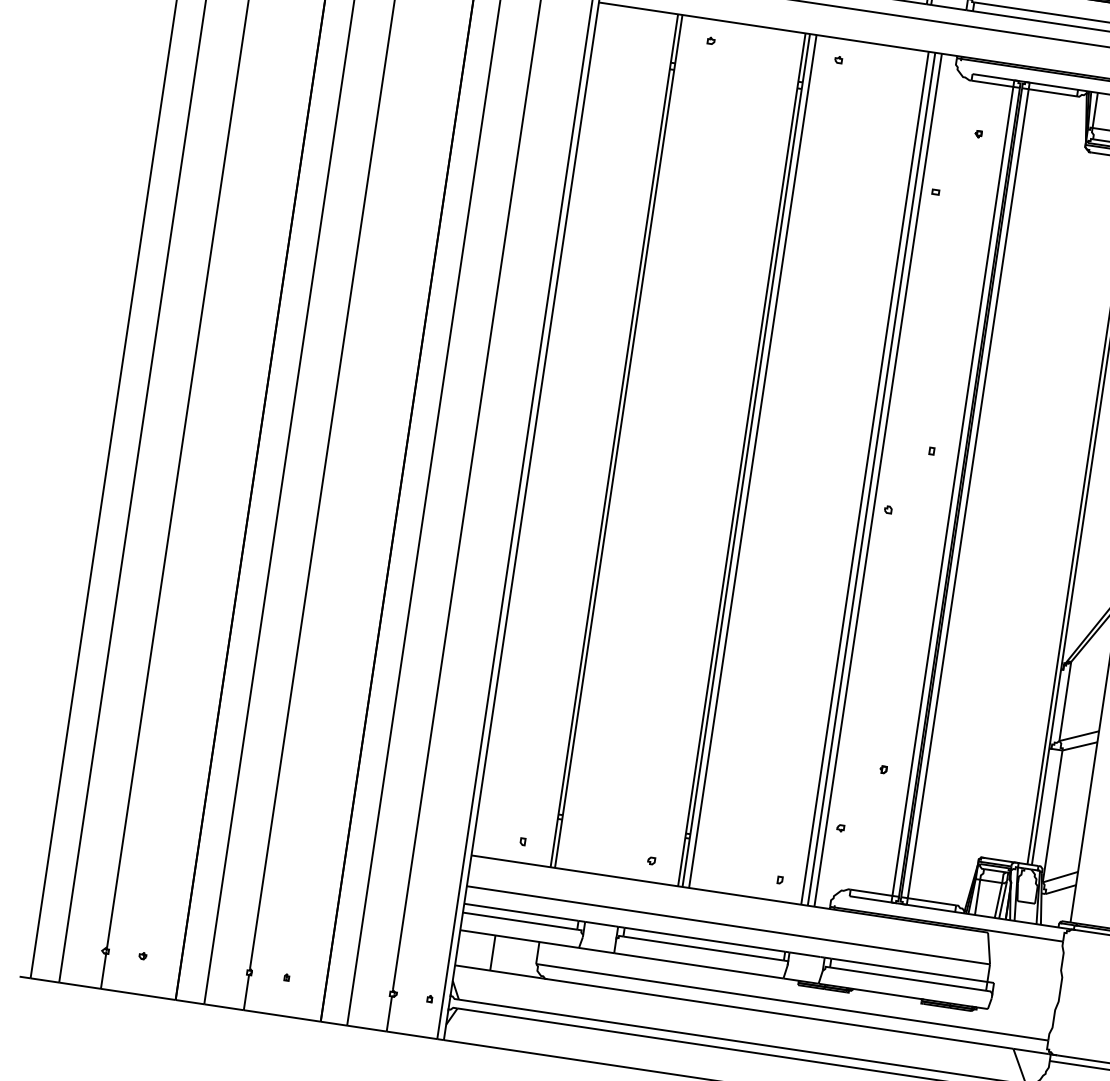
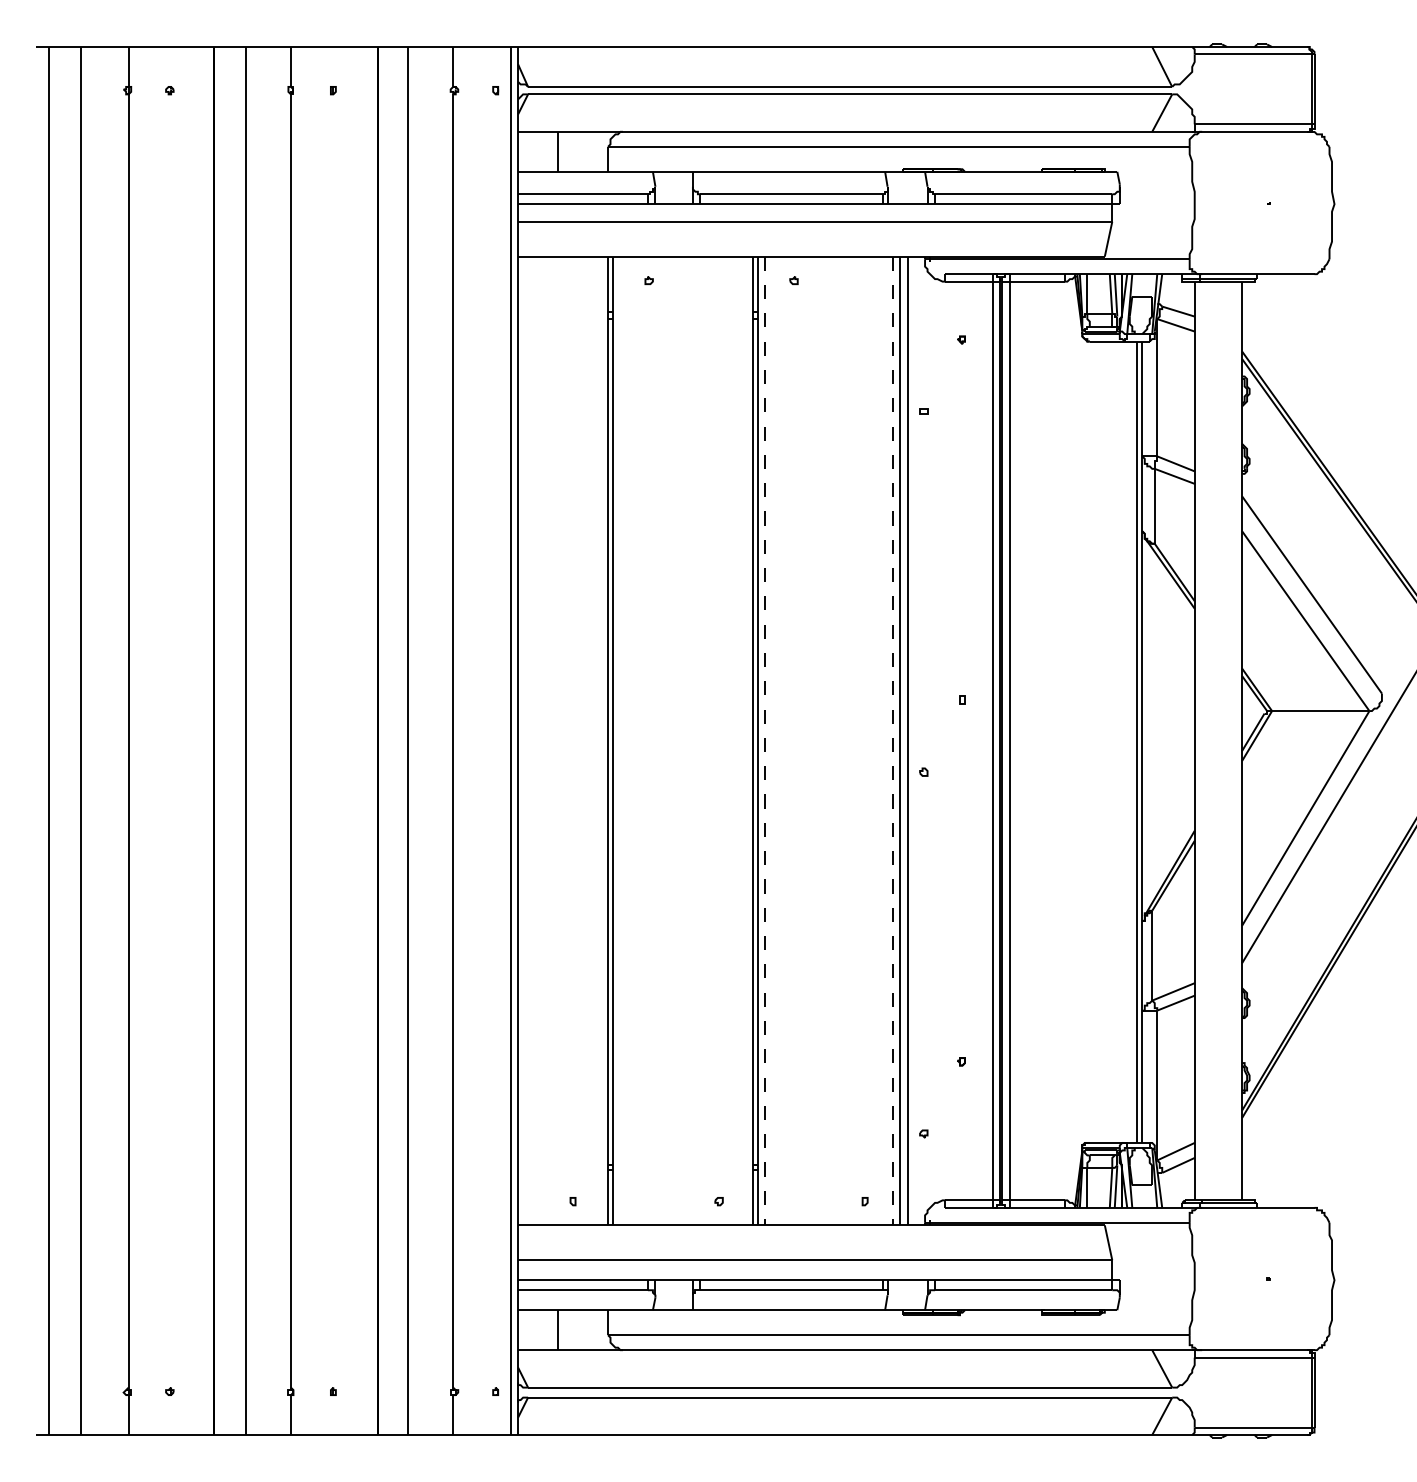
line: (752, 461) -> (765, 741), solid -> dashed
line: (864, 478) -> (892, 741), solid -> dashed

